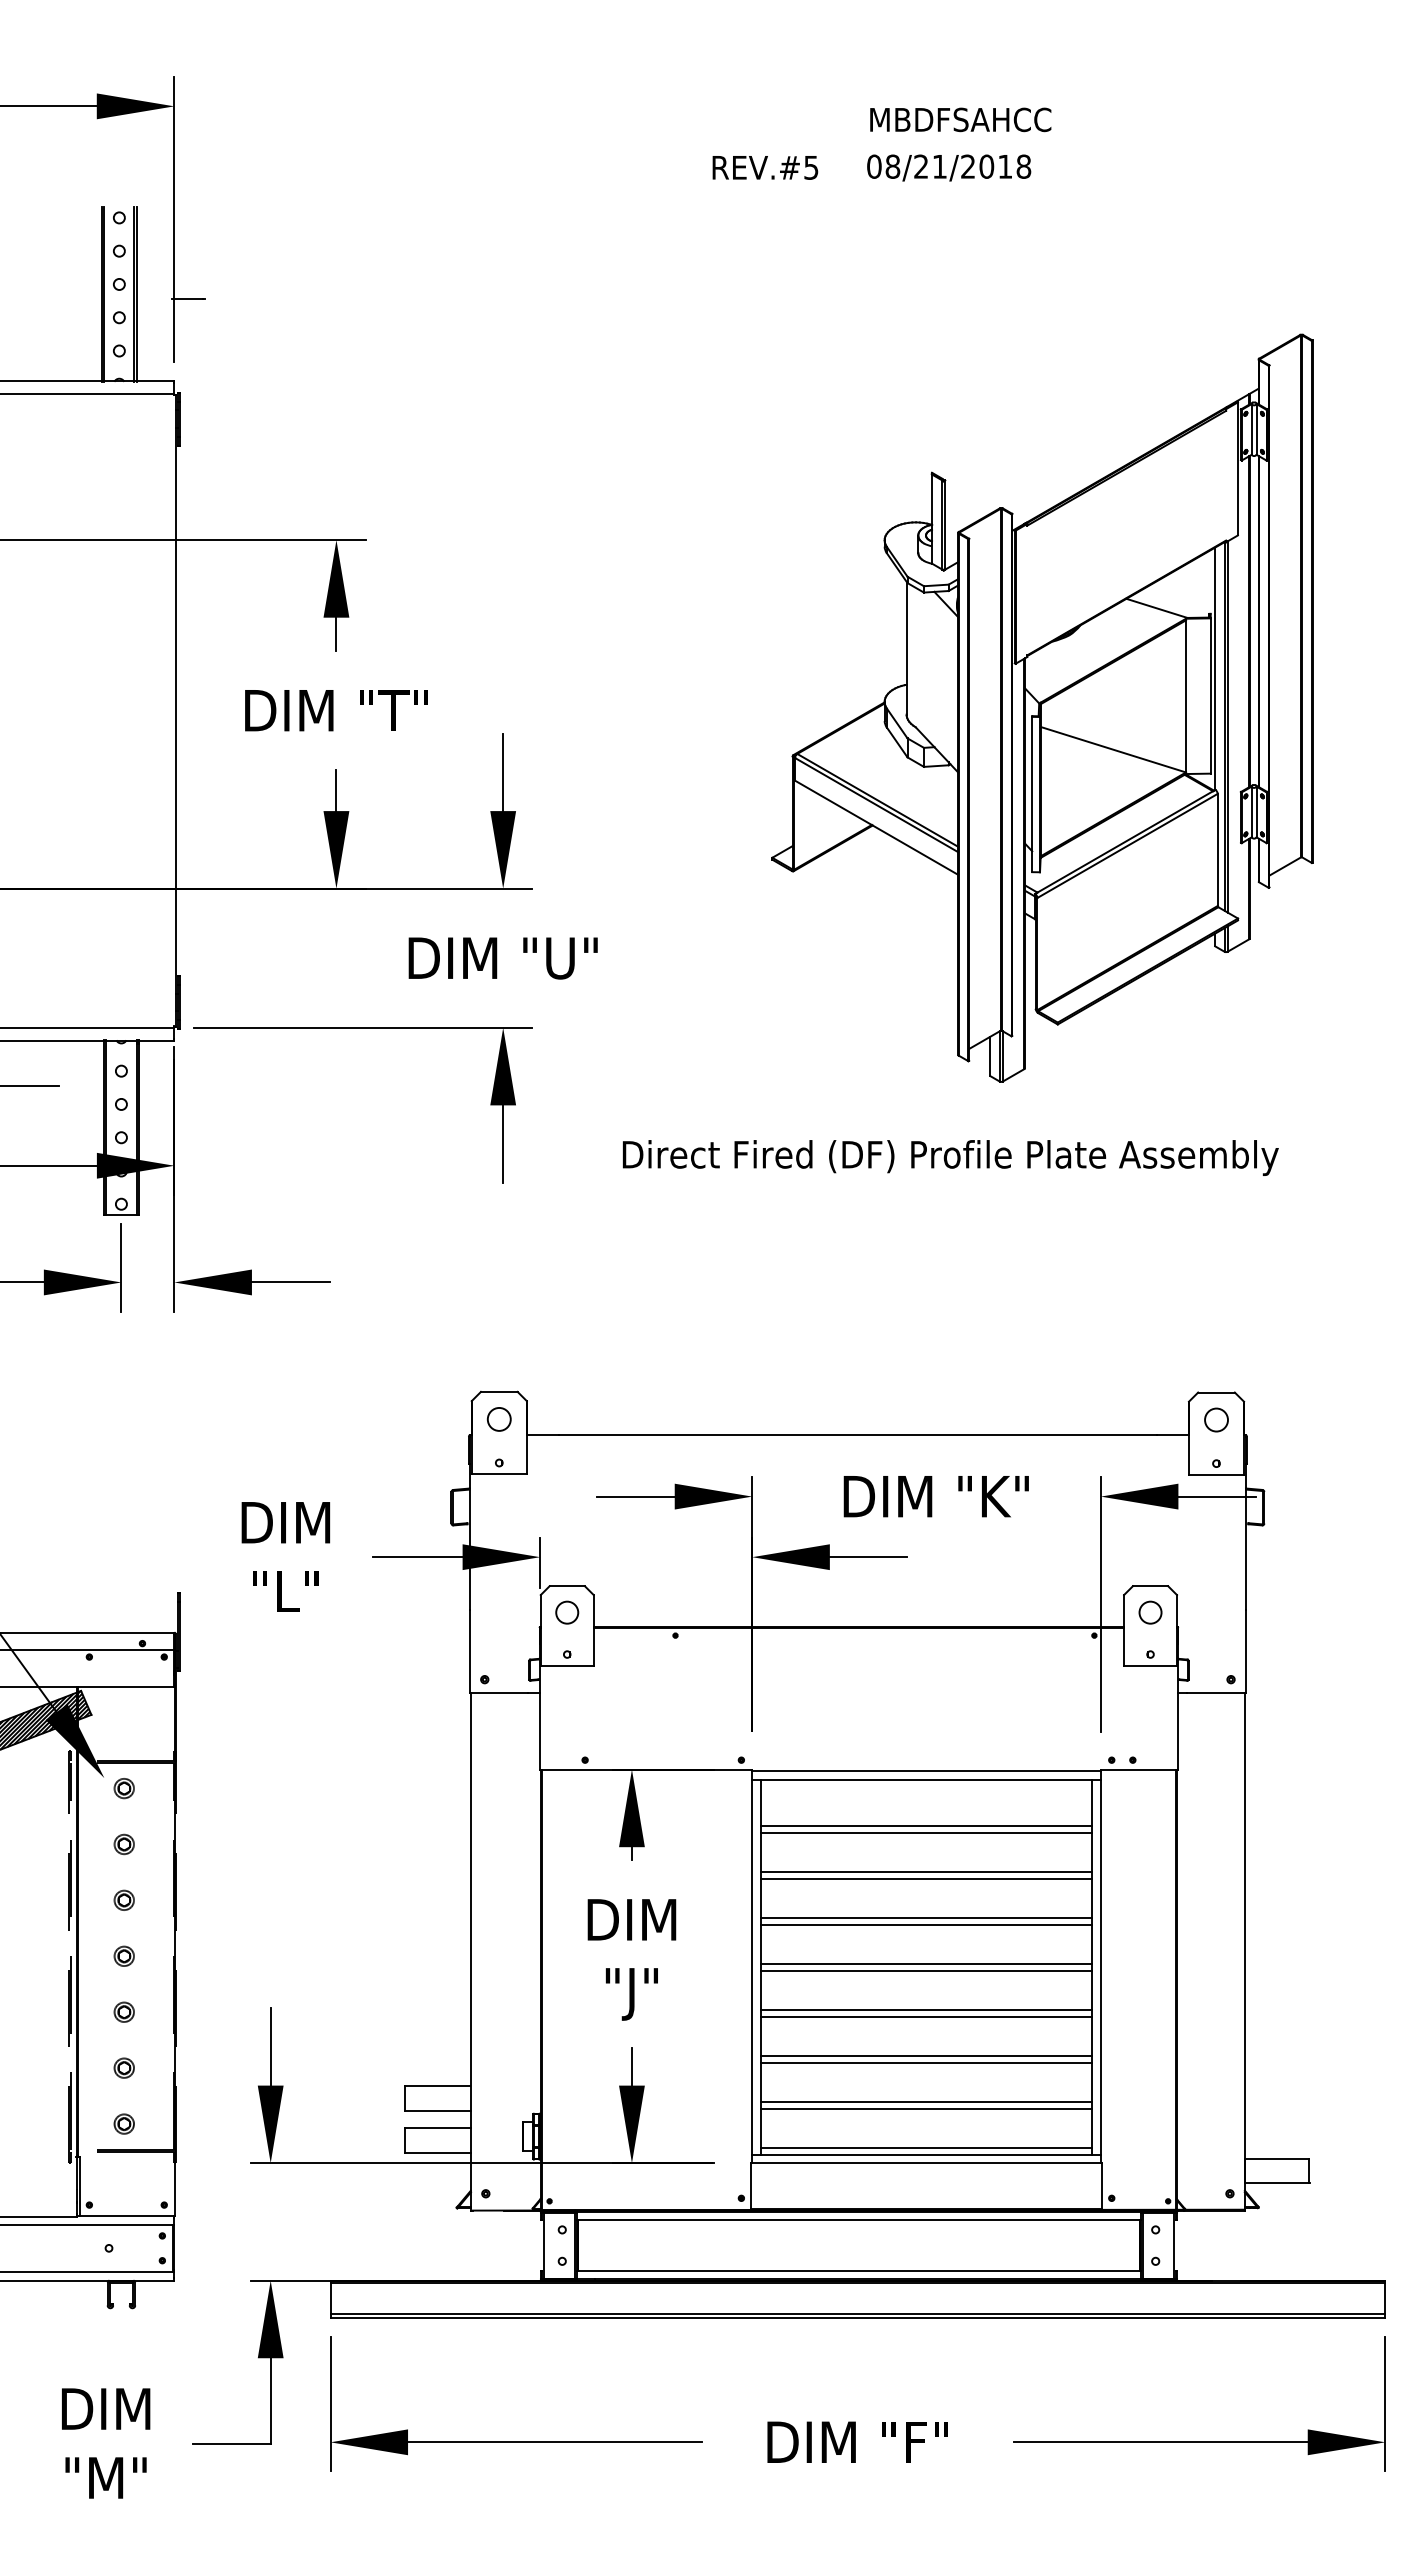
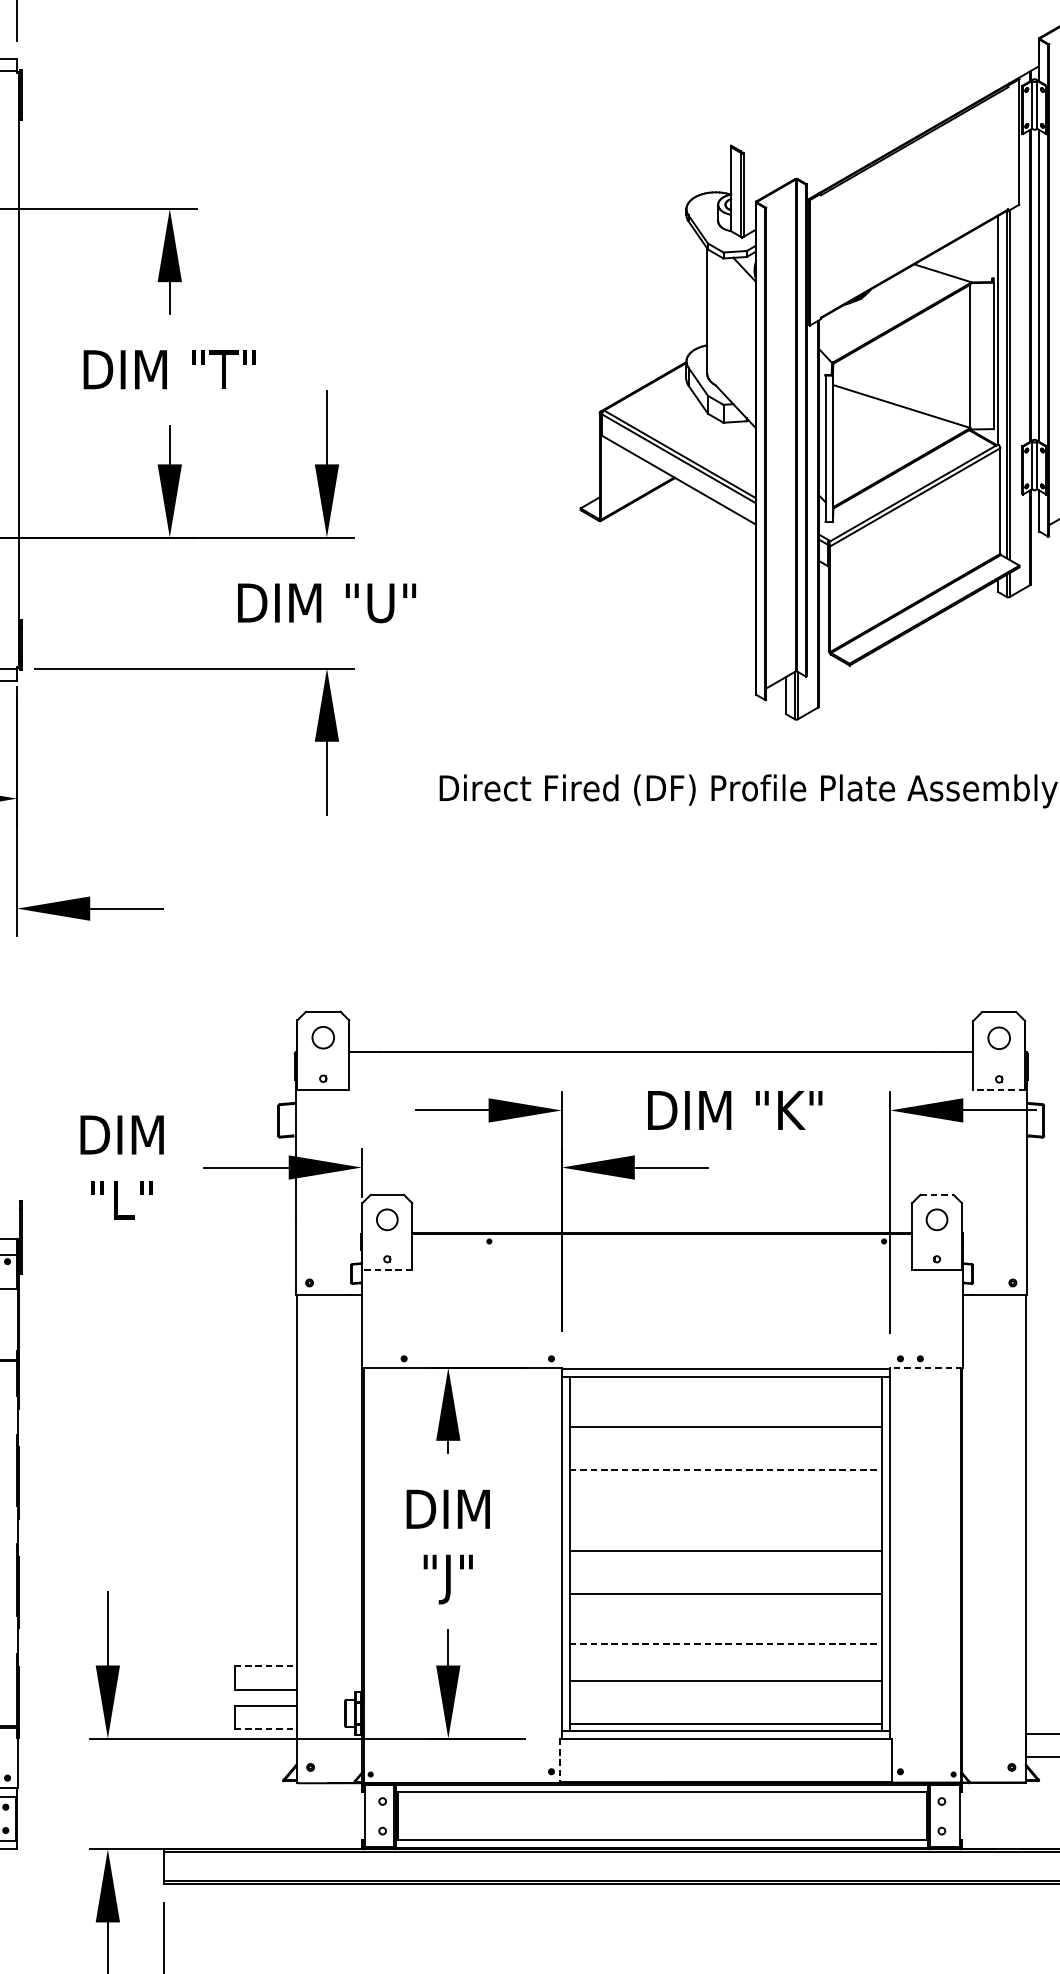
line: (1216, 1475) -> (999, 1090), solid -> dashed
line: (1150, 1586) -> (936, 1195), solid -> dashed
line: (566, 1665) -> (386, 1269), solid -> dashed
line: (1138, 1769) -> (925, 1367), solid -> dashed
line: (926, 1825) -> (725, 1420), removed
line: (926, 1871) -> (725, 1463), removed
line: (926, 1878) -> (725, 1470), solid -> dashed
line: (926, 1917) -> (725, 1507), removed
line: (926, 1924) -> (725, 1513), removed
line: (926, 1970) -> (725, 1557), removed
line: (926, 2016) -> (725, 1600), removed
line: (926, 2055) -> (725, 1637), removed
line: (926, 2062) -> (725, 1643), solid -> dashed
line: (438, 2086) -> (266, 1666), solid -> dashed
line: (926, 2108) -> (725, 1687), removed
line: (438, 2153) -> (266, 1729), solid -> dashed
line: (750, 2186) -> (560, 1760), solid -> dashed

